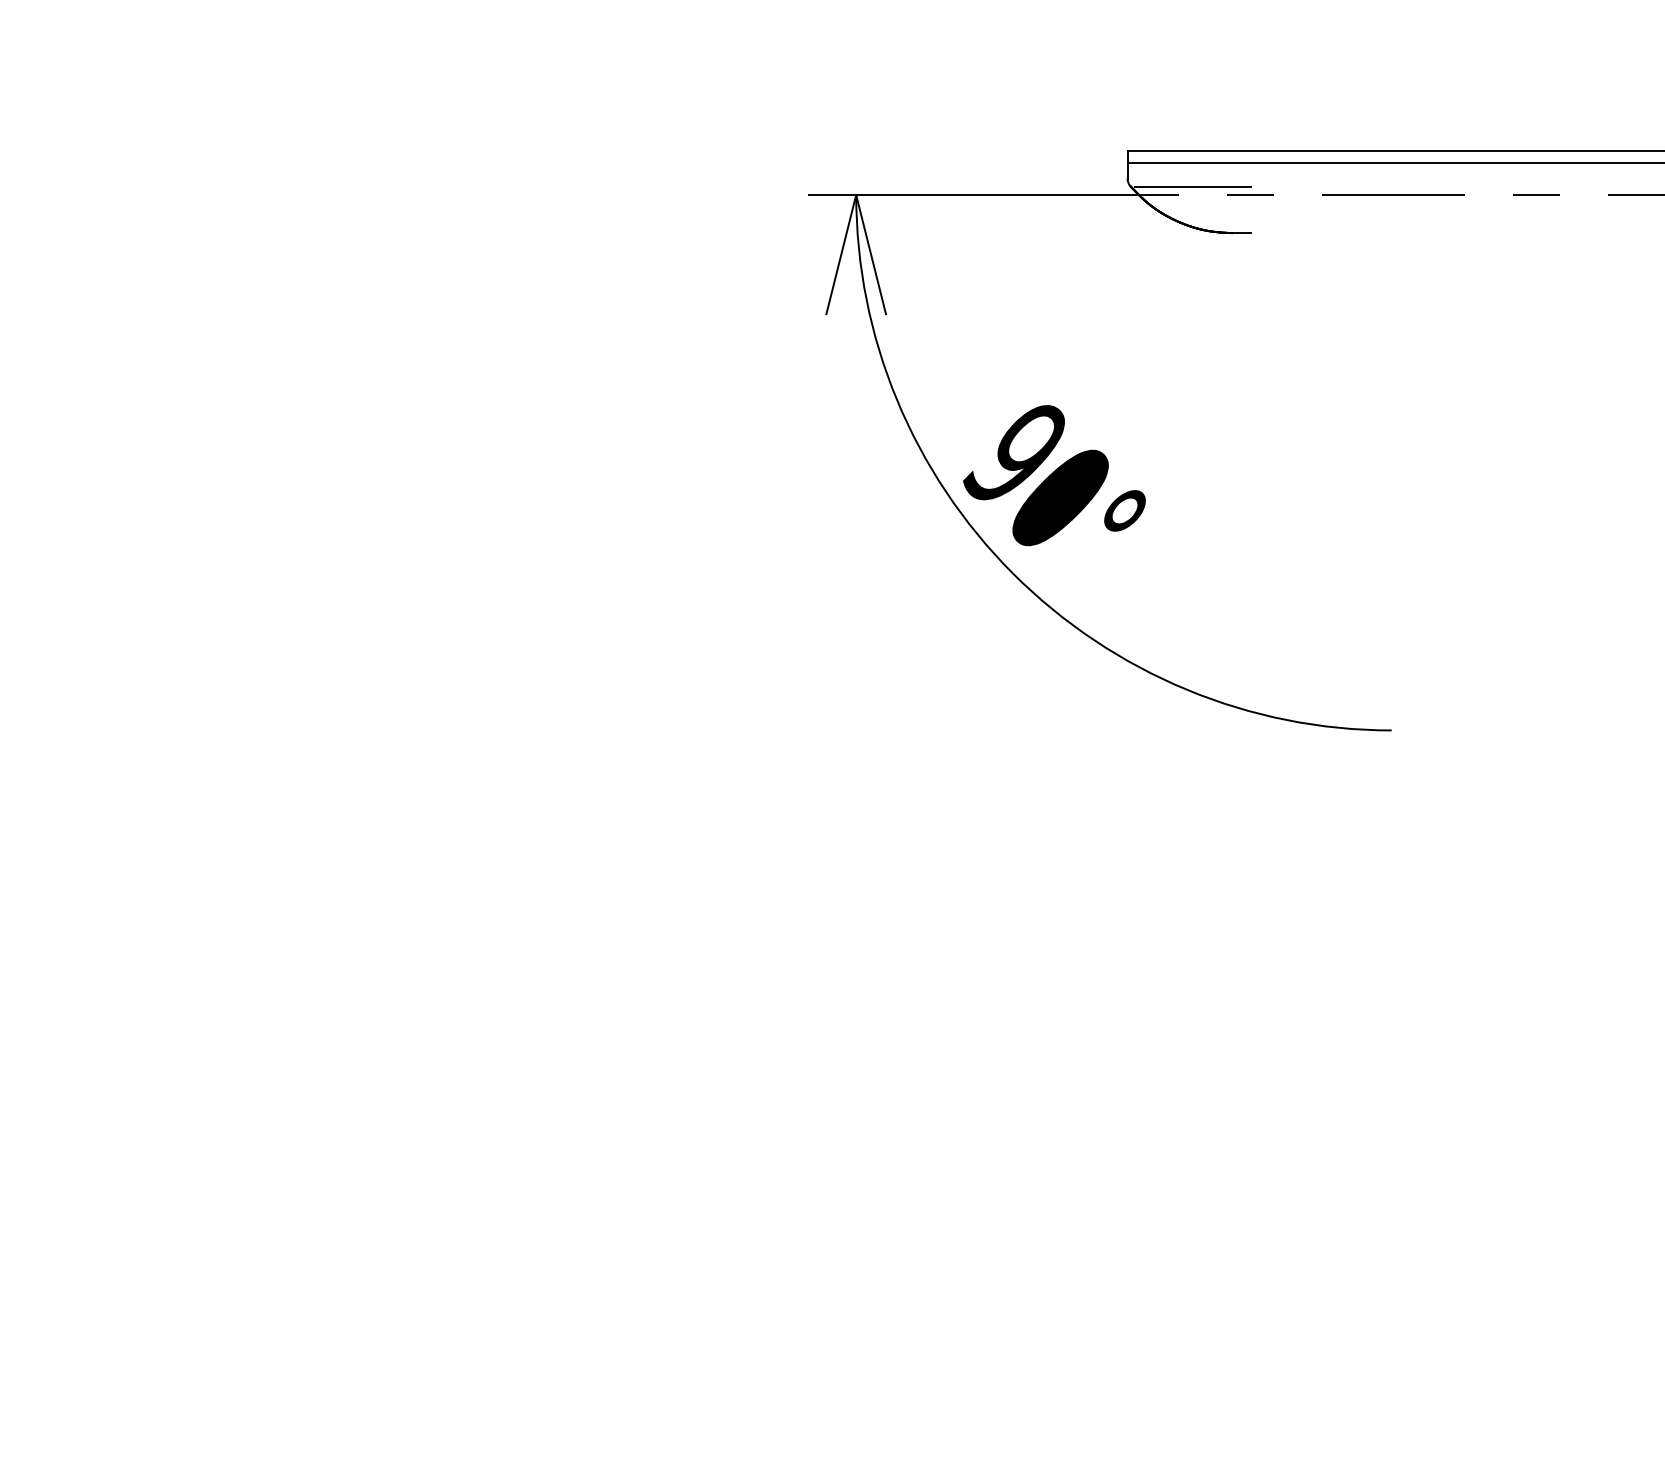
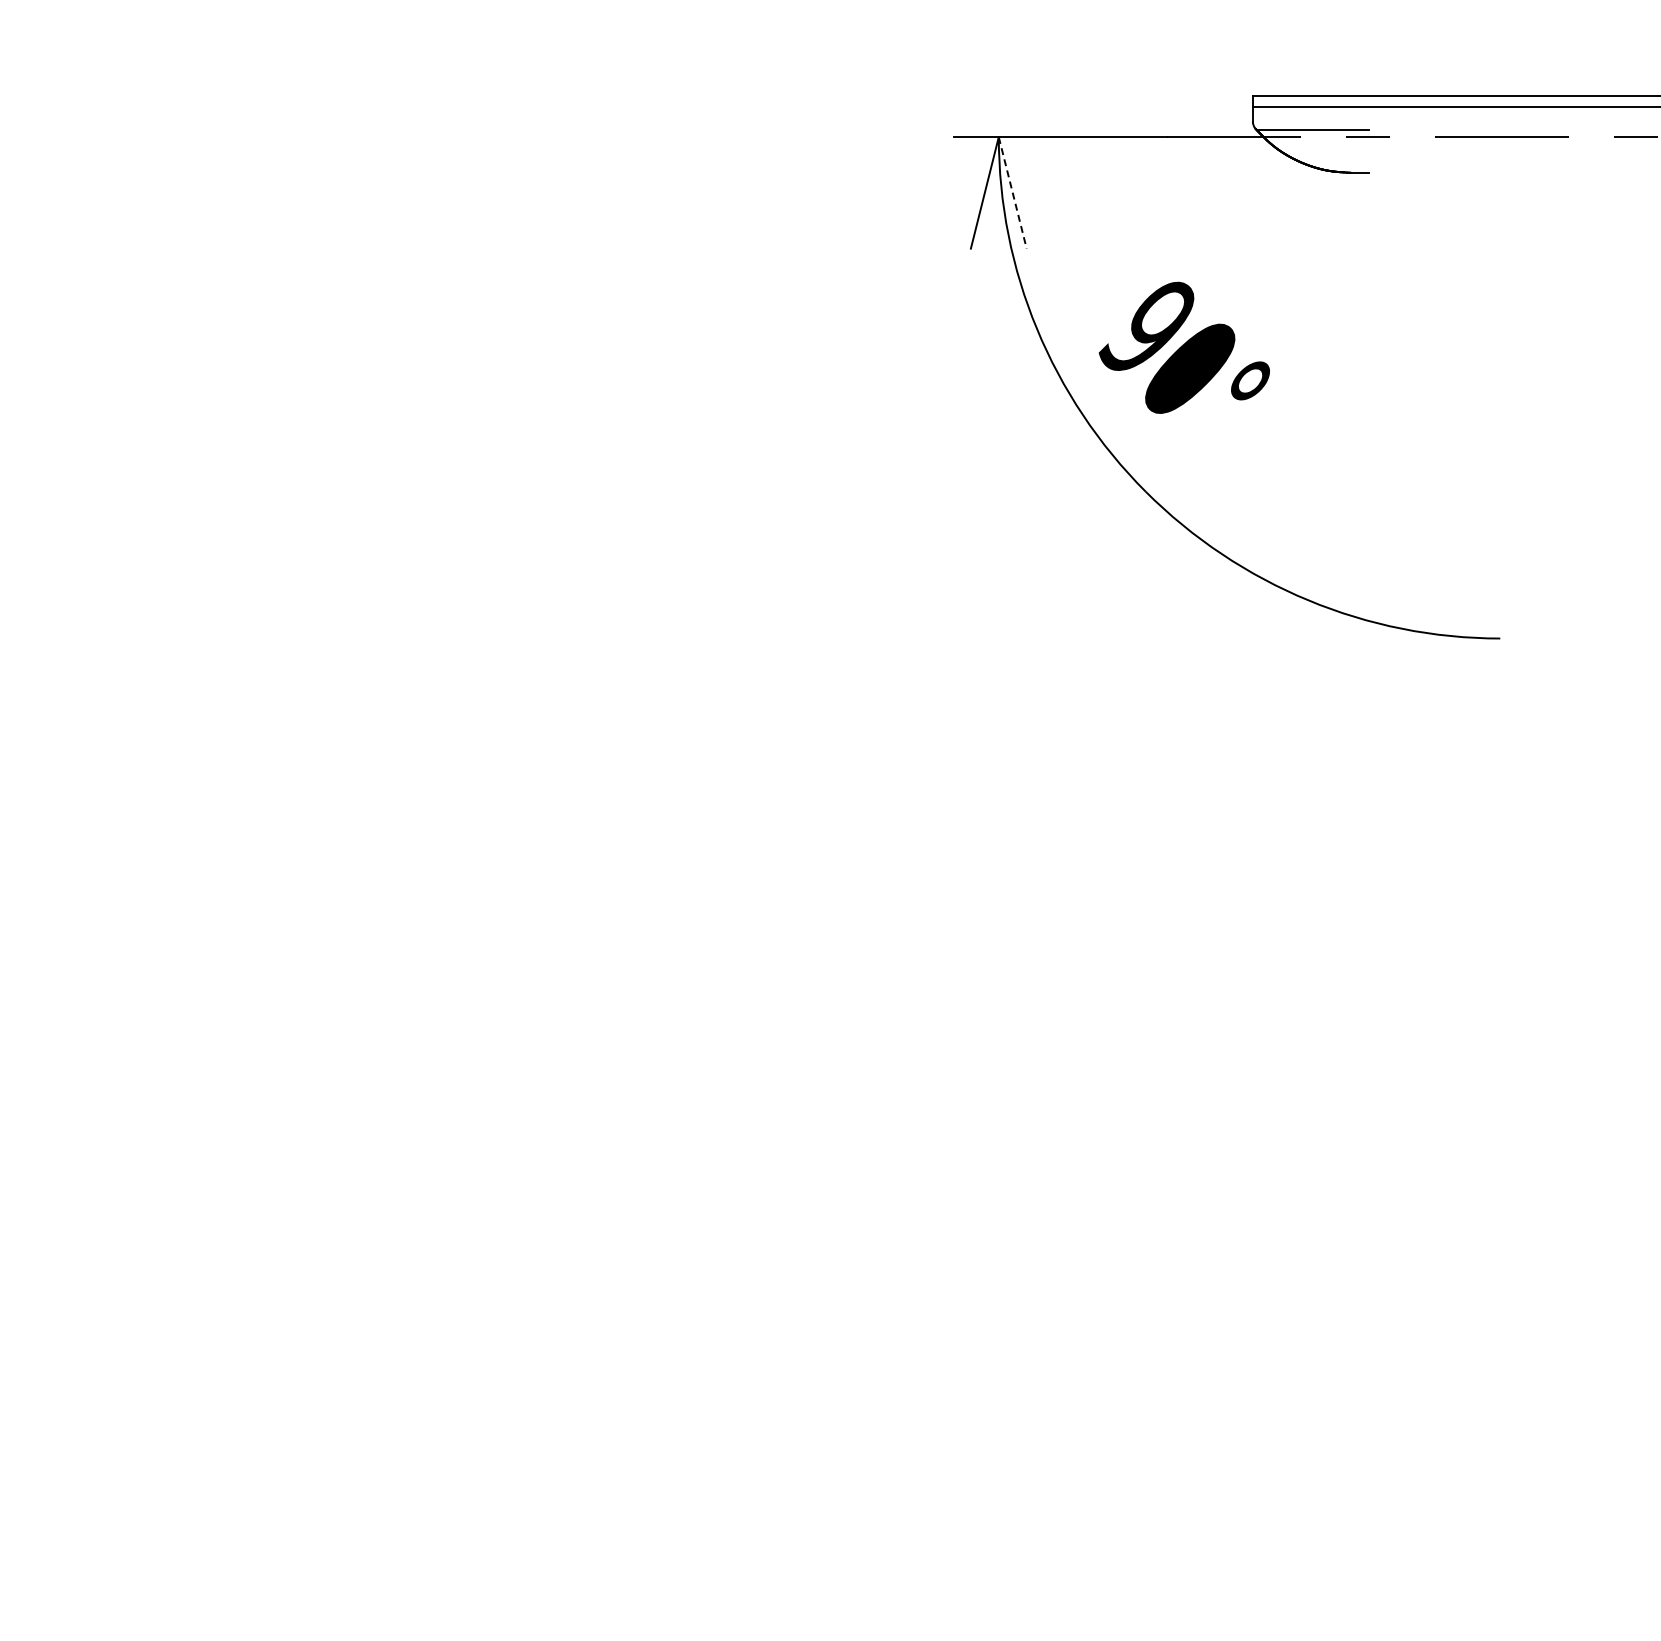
line: (870, 254) -> (1012, 192), solid -> dashed
text: (1053, 475) -> (1183, 347), moved

